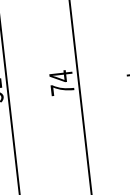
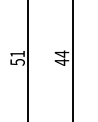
text: (61, 88) -> (61, 61), 74 -> 44

